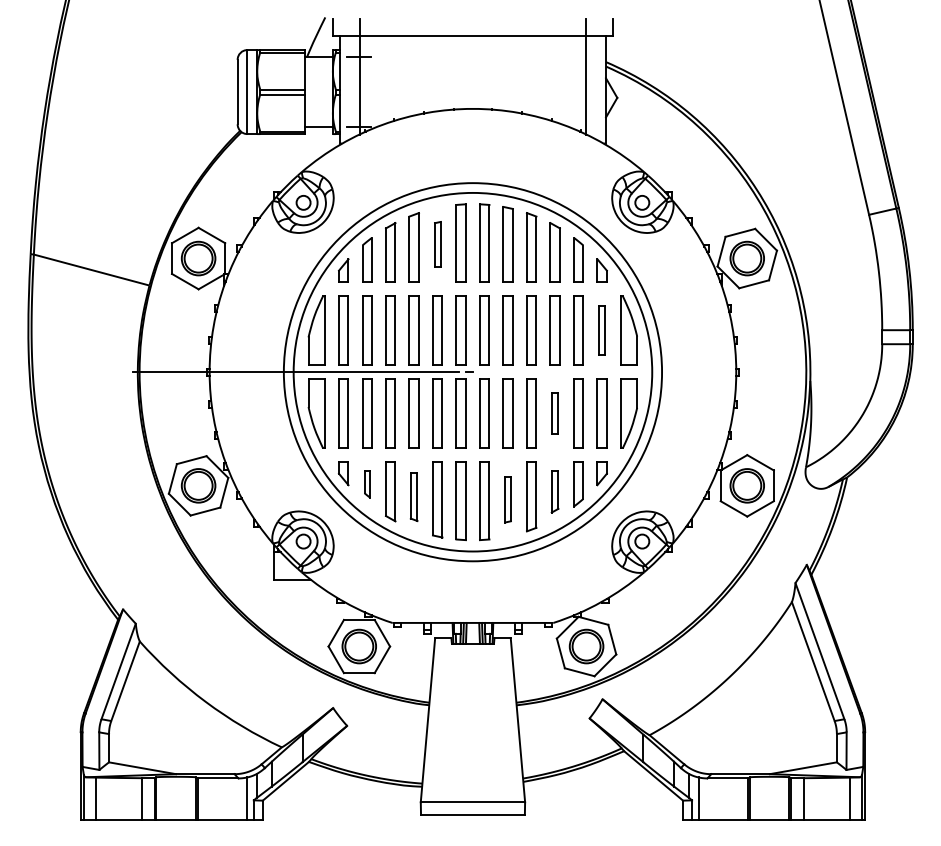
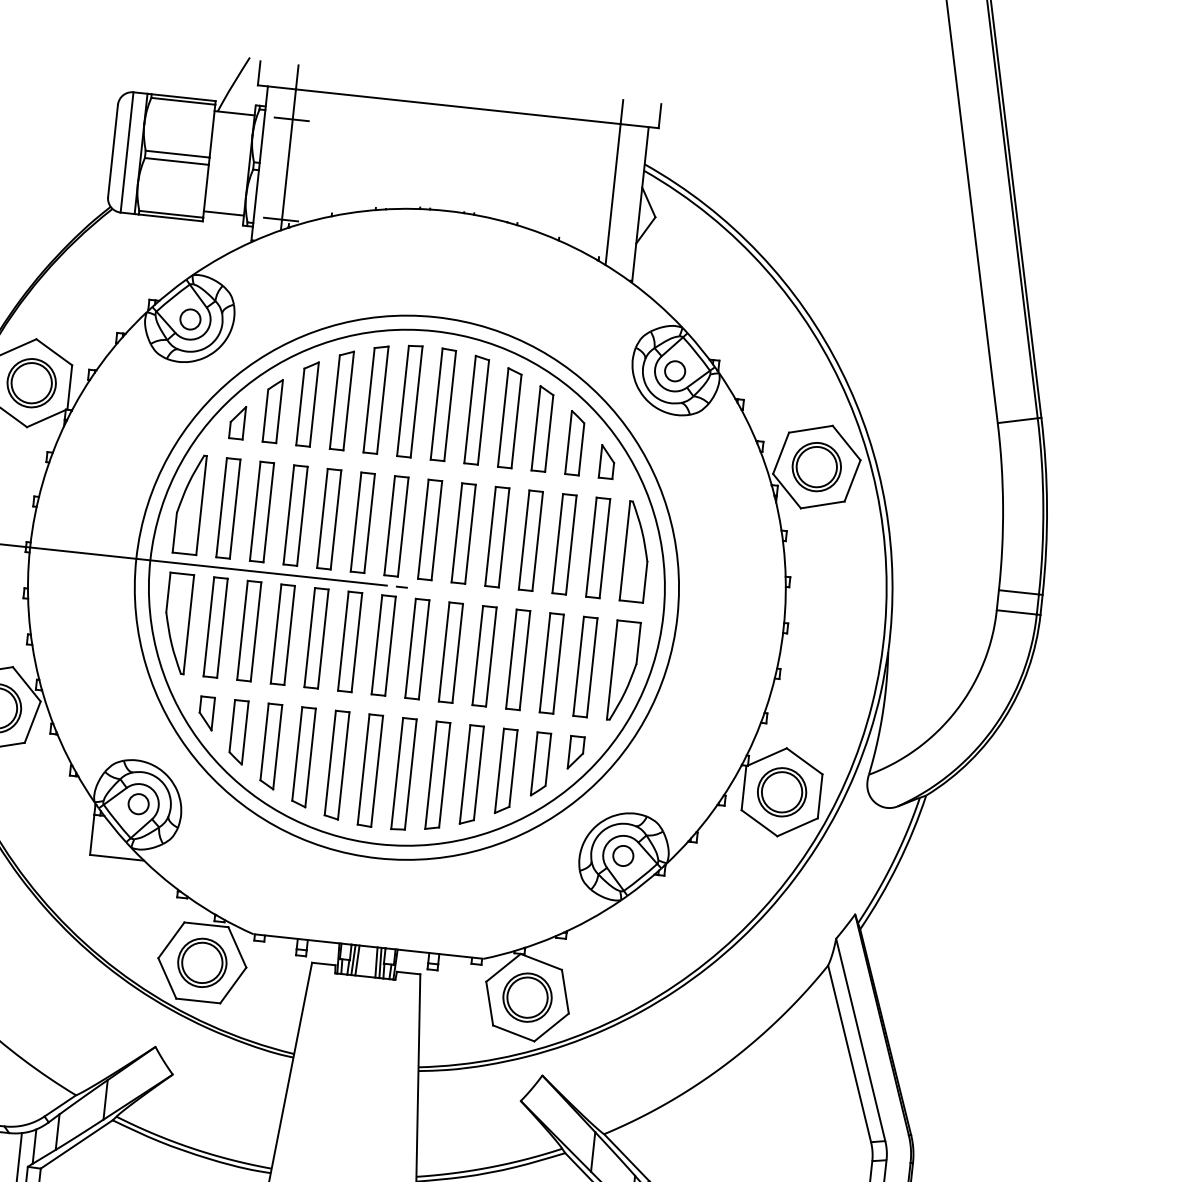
part: (437, 244) -> (375, 399), size x1.67
part: (601, 330) -> (597, 547), size x1.43
part: (554, 413) -> (517, 659), size x1.67
part: (367, 484) -> (238, 732), size x1.67
part: (554, 491) -> (505, 770), size x1.43
part: (413, 496) -> (302, 756), size x1.43
part: (507, 499) -> (436, 775), size x1.67

